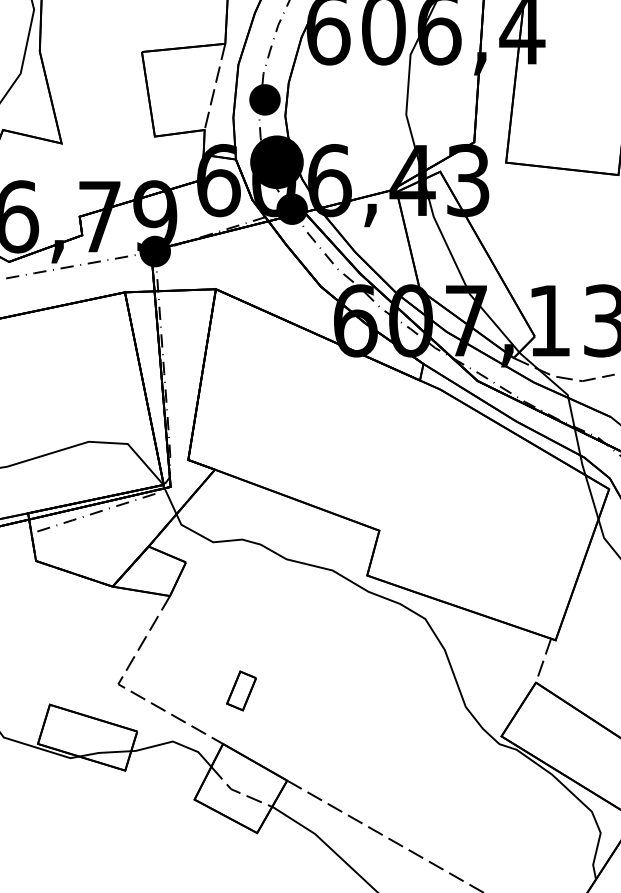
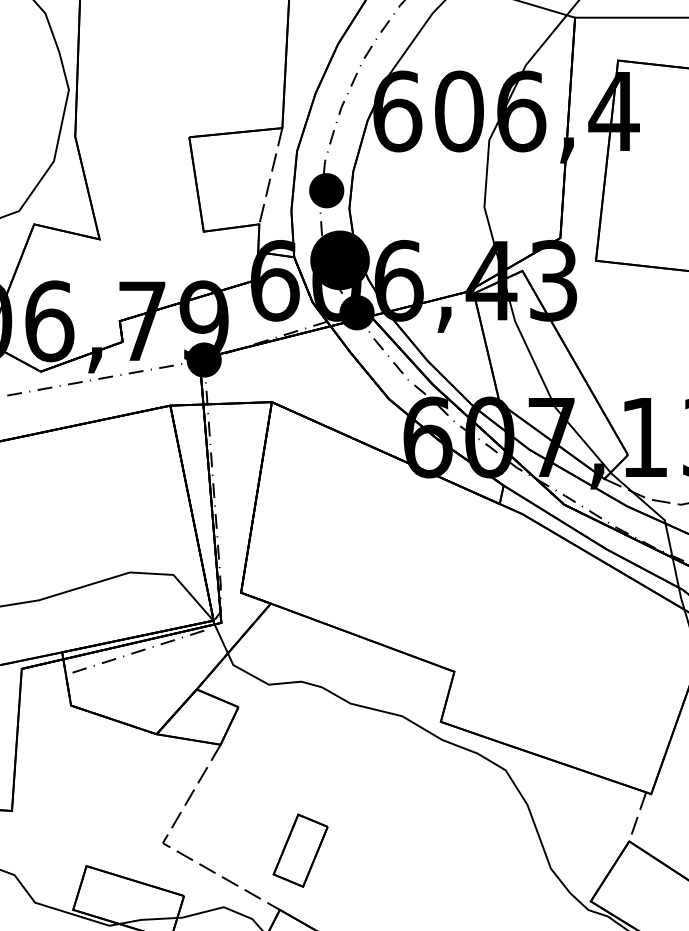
part: (241, 690) -> (300, 850), size x1.67

